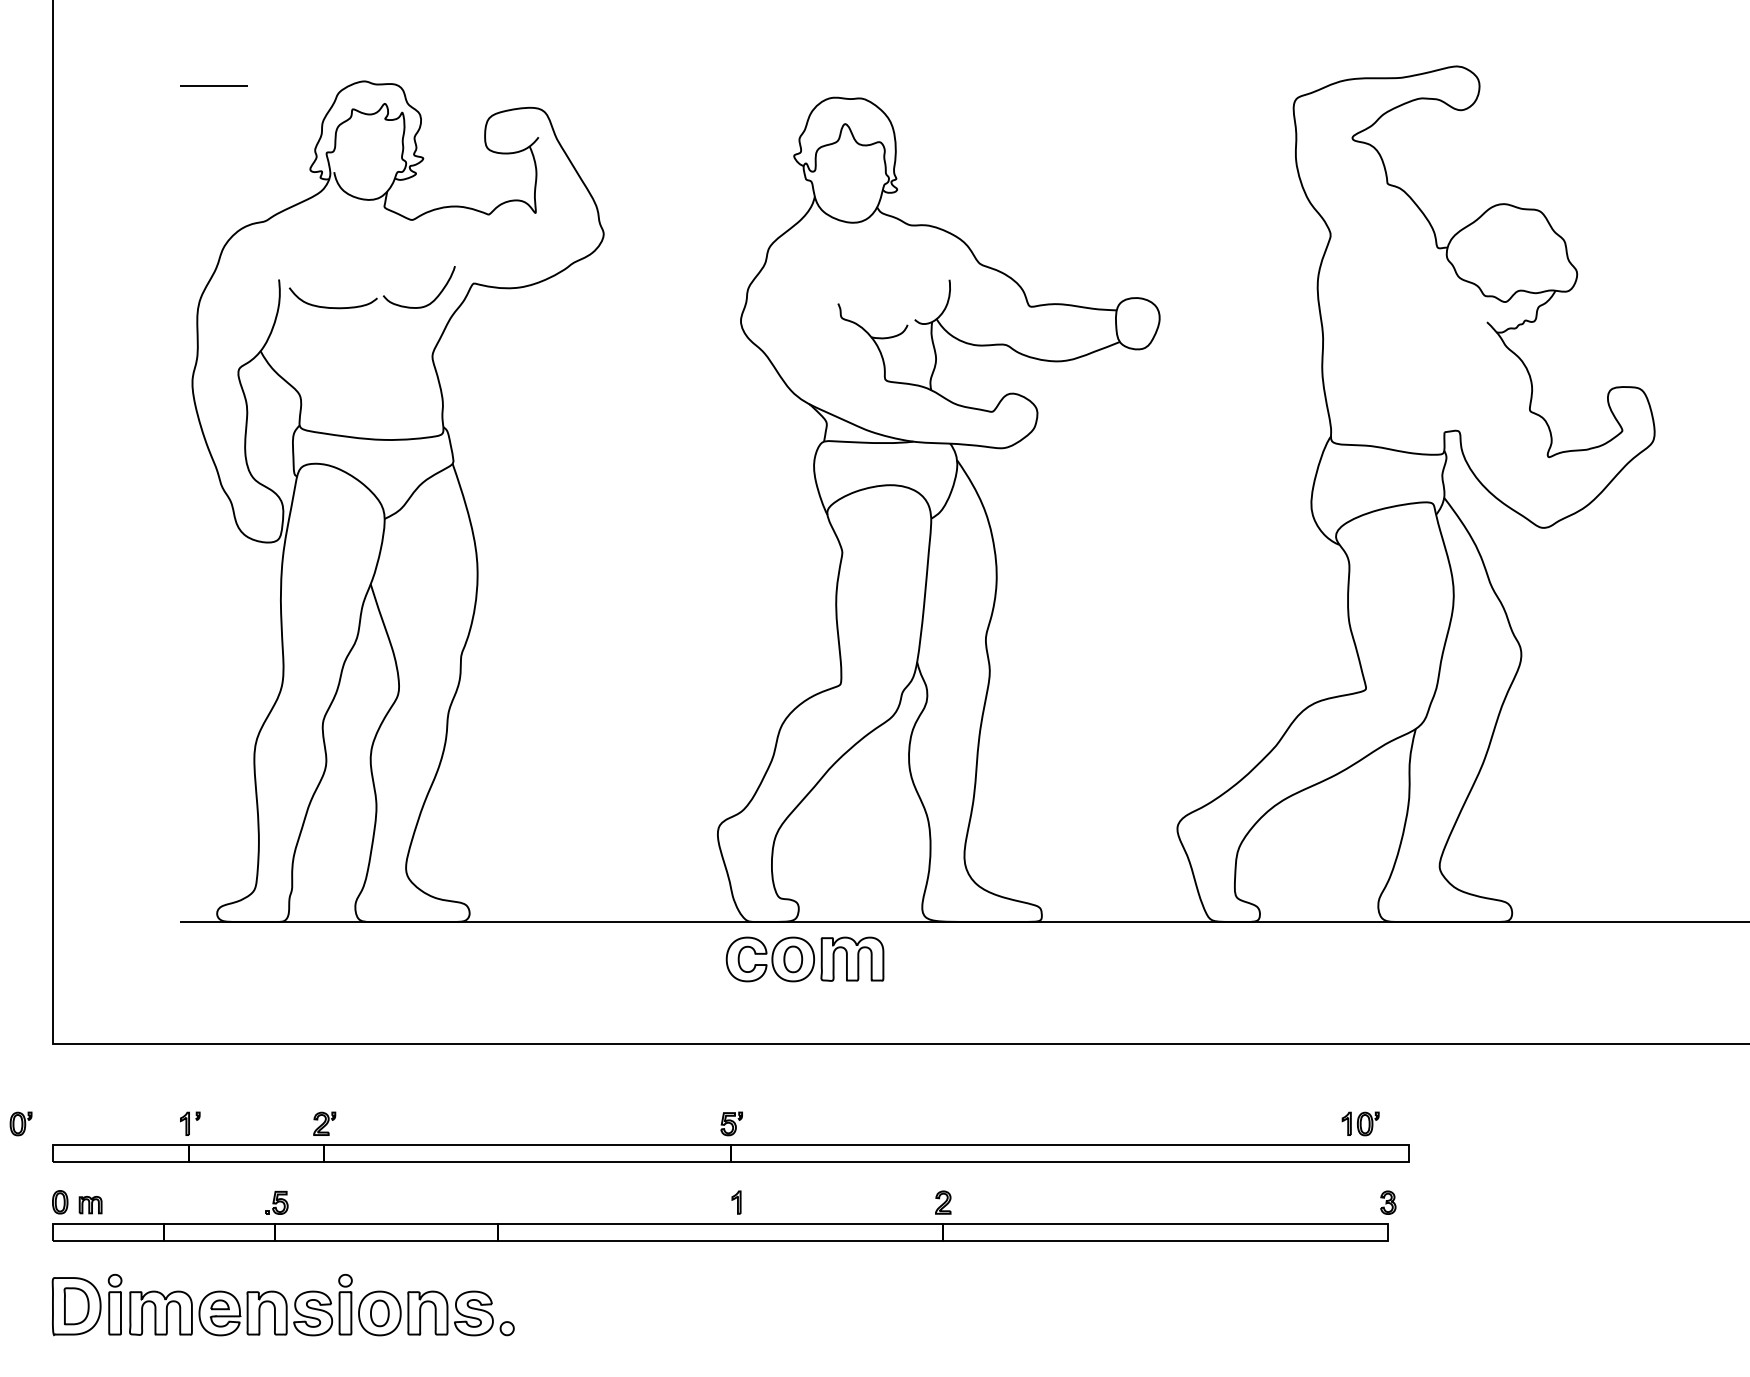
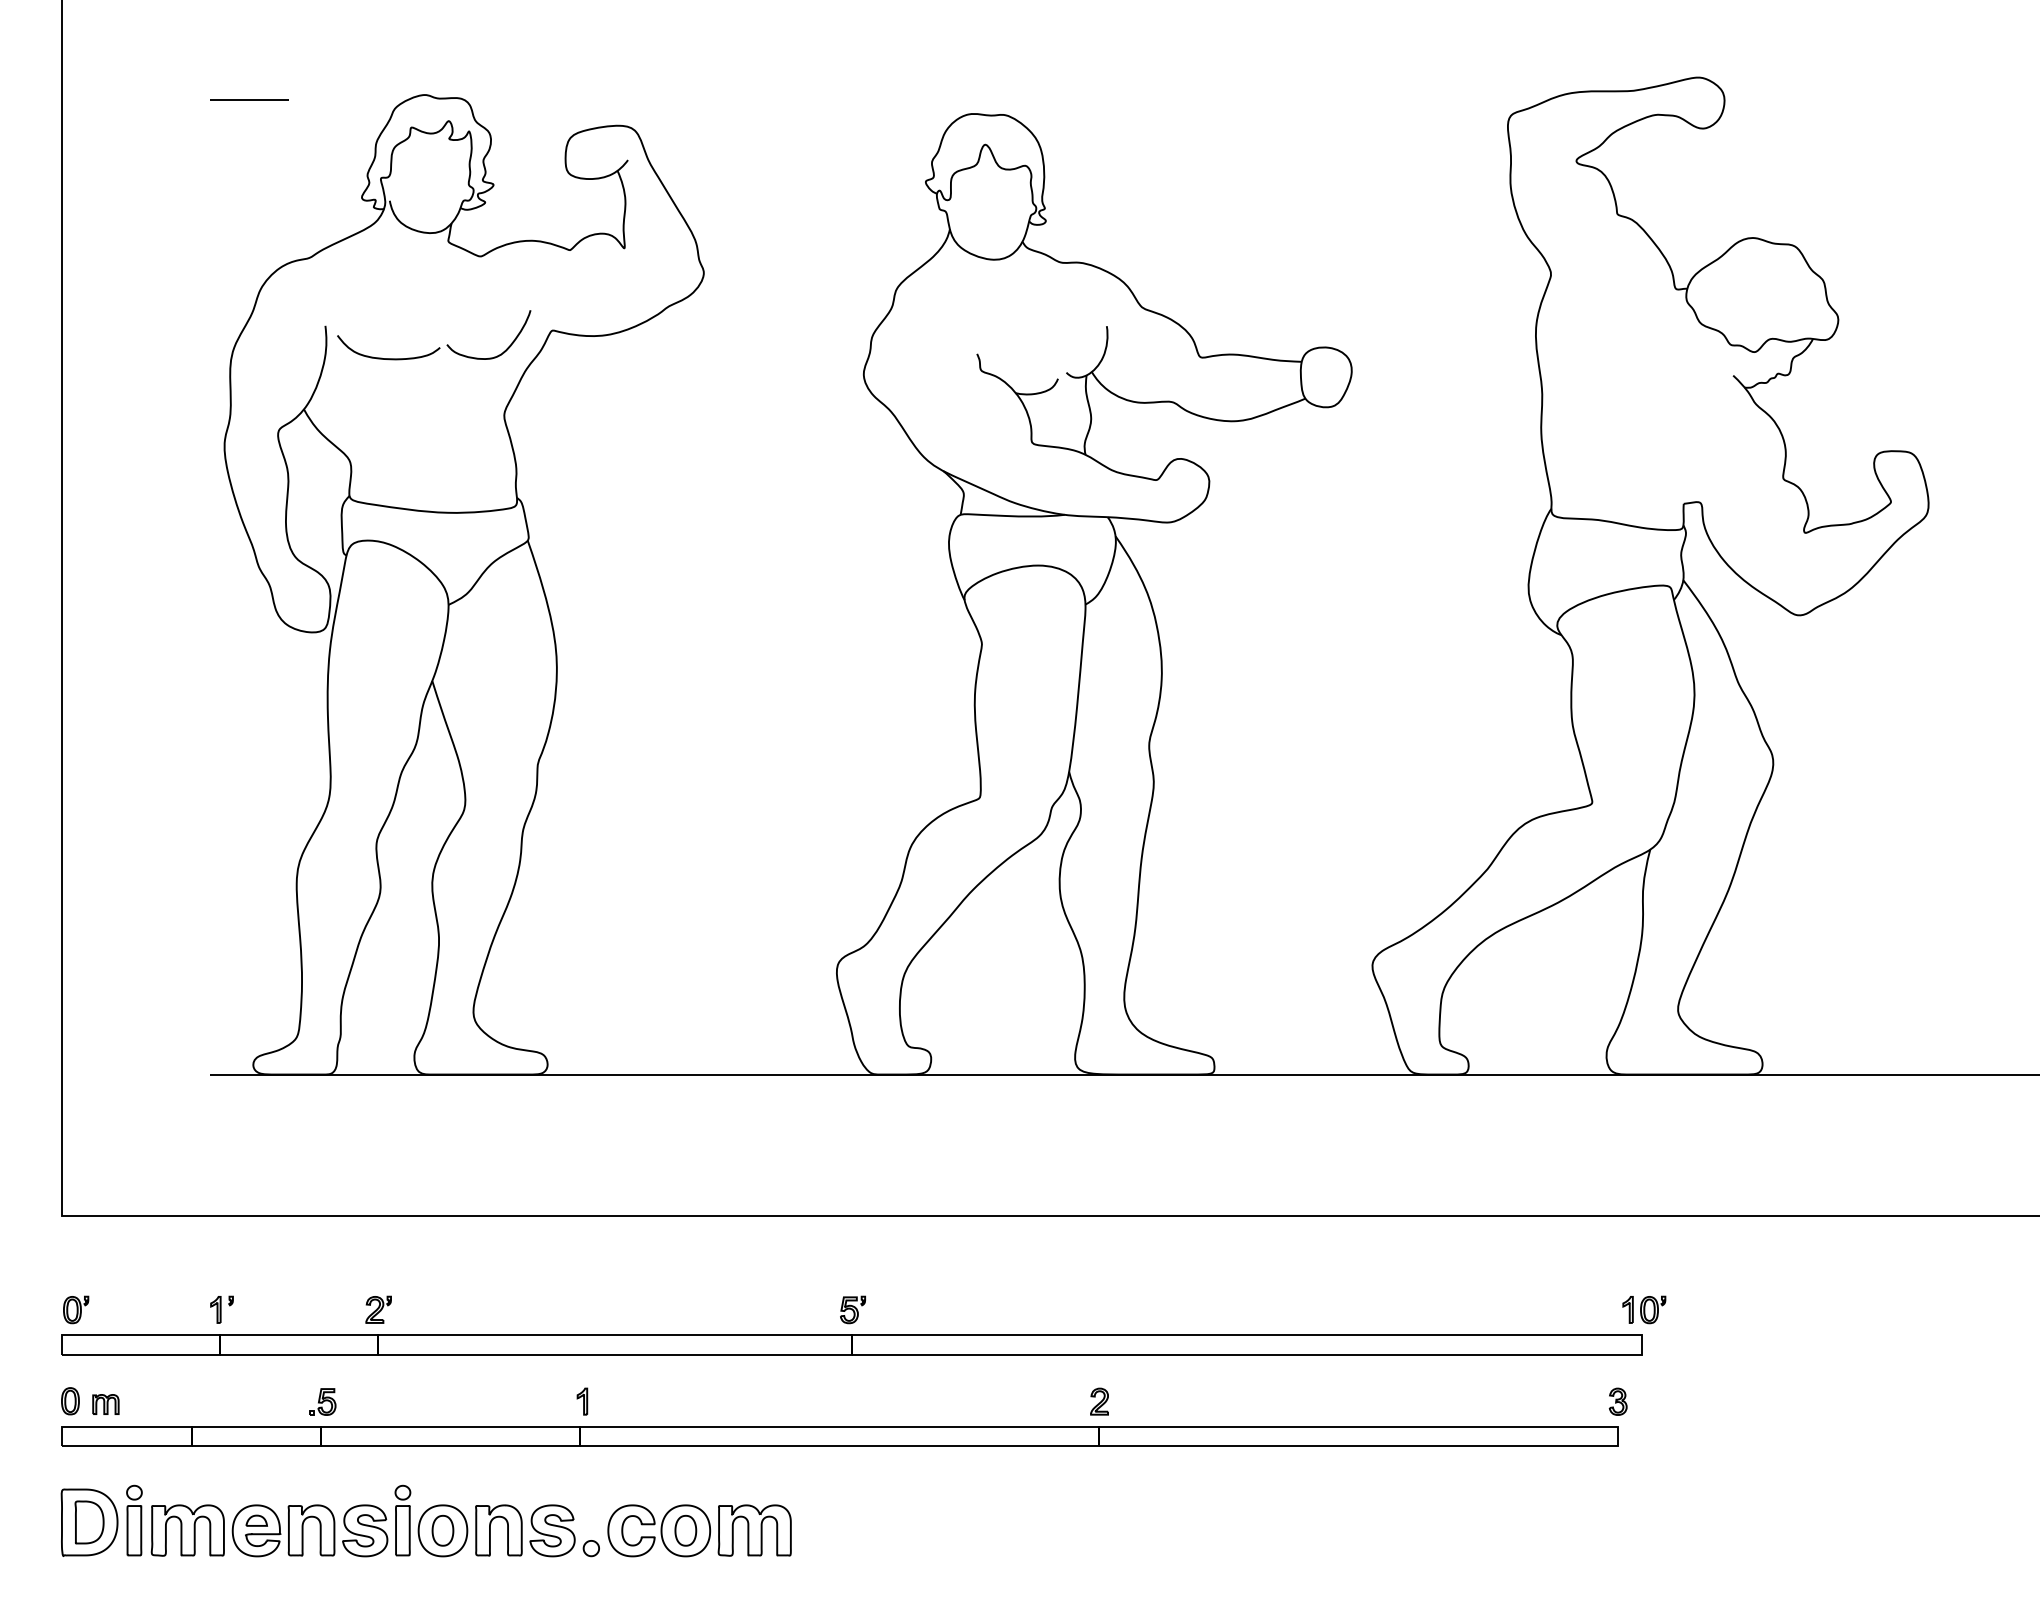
part: (804, 959) -> (698, 1530), moved
part: (20, 1123) -> (75, 1309), moved
part: (1360, 1123) -> (1644, 1309), moved
part: (736, 1202) -> (582, 1401), moved

